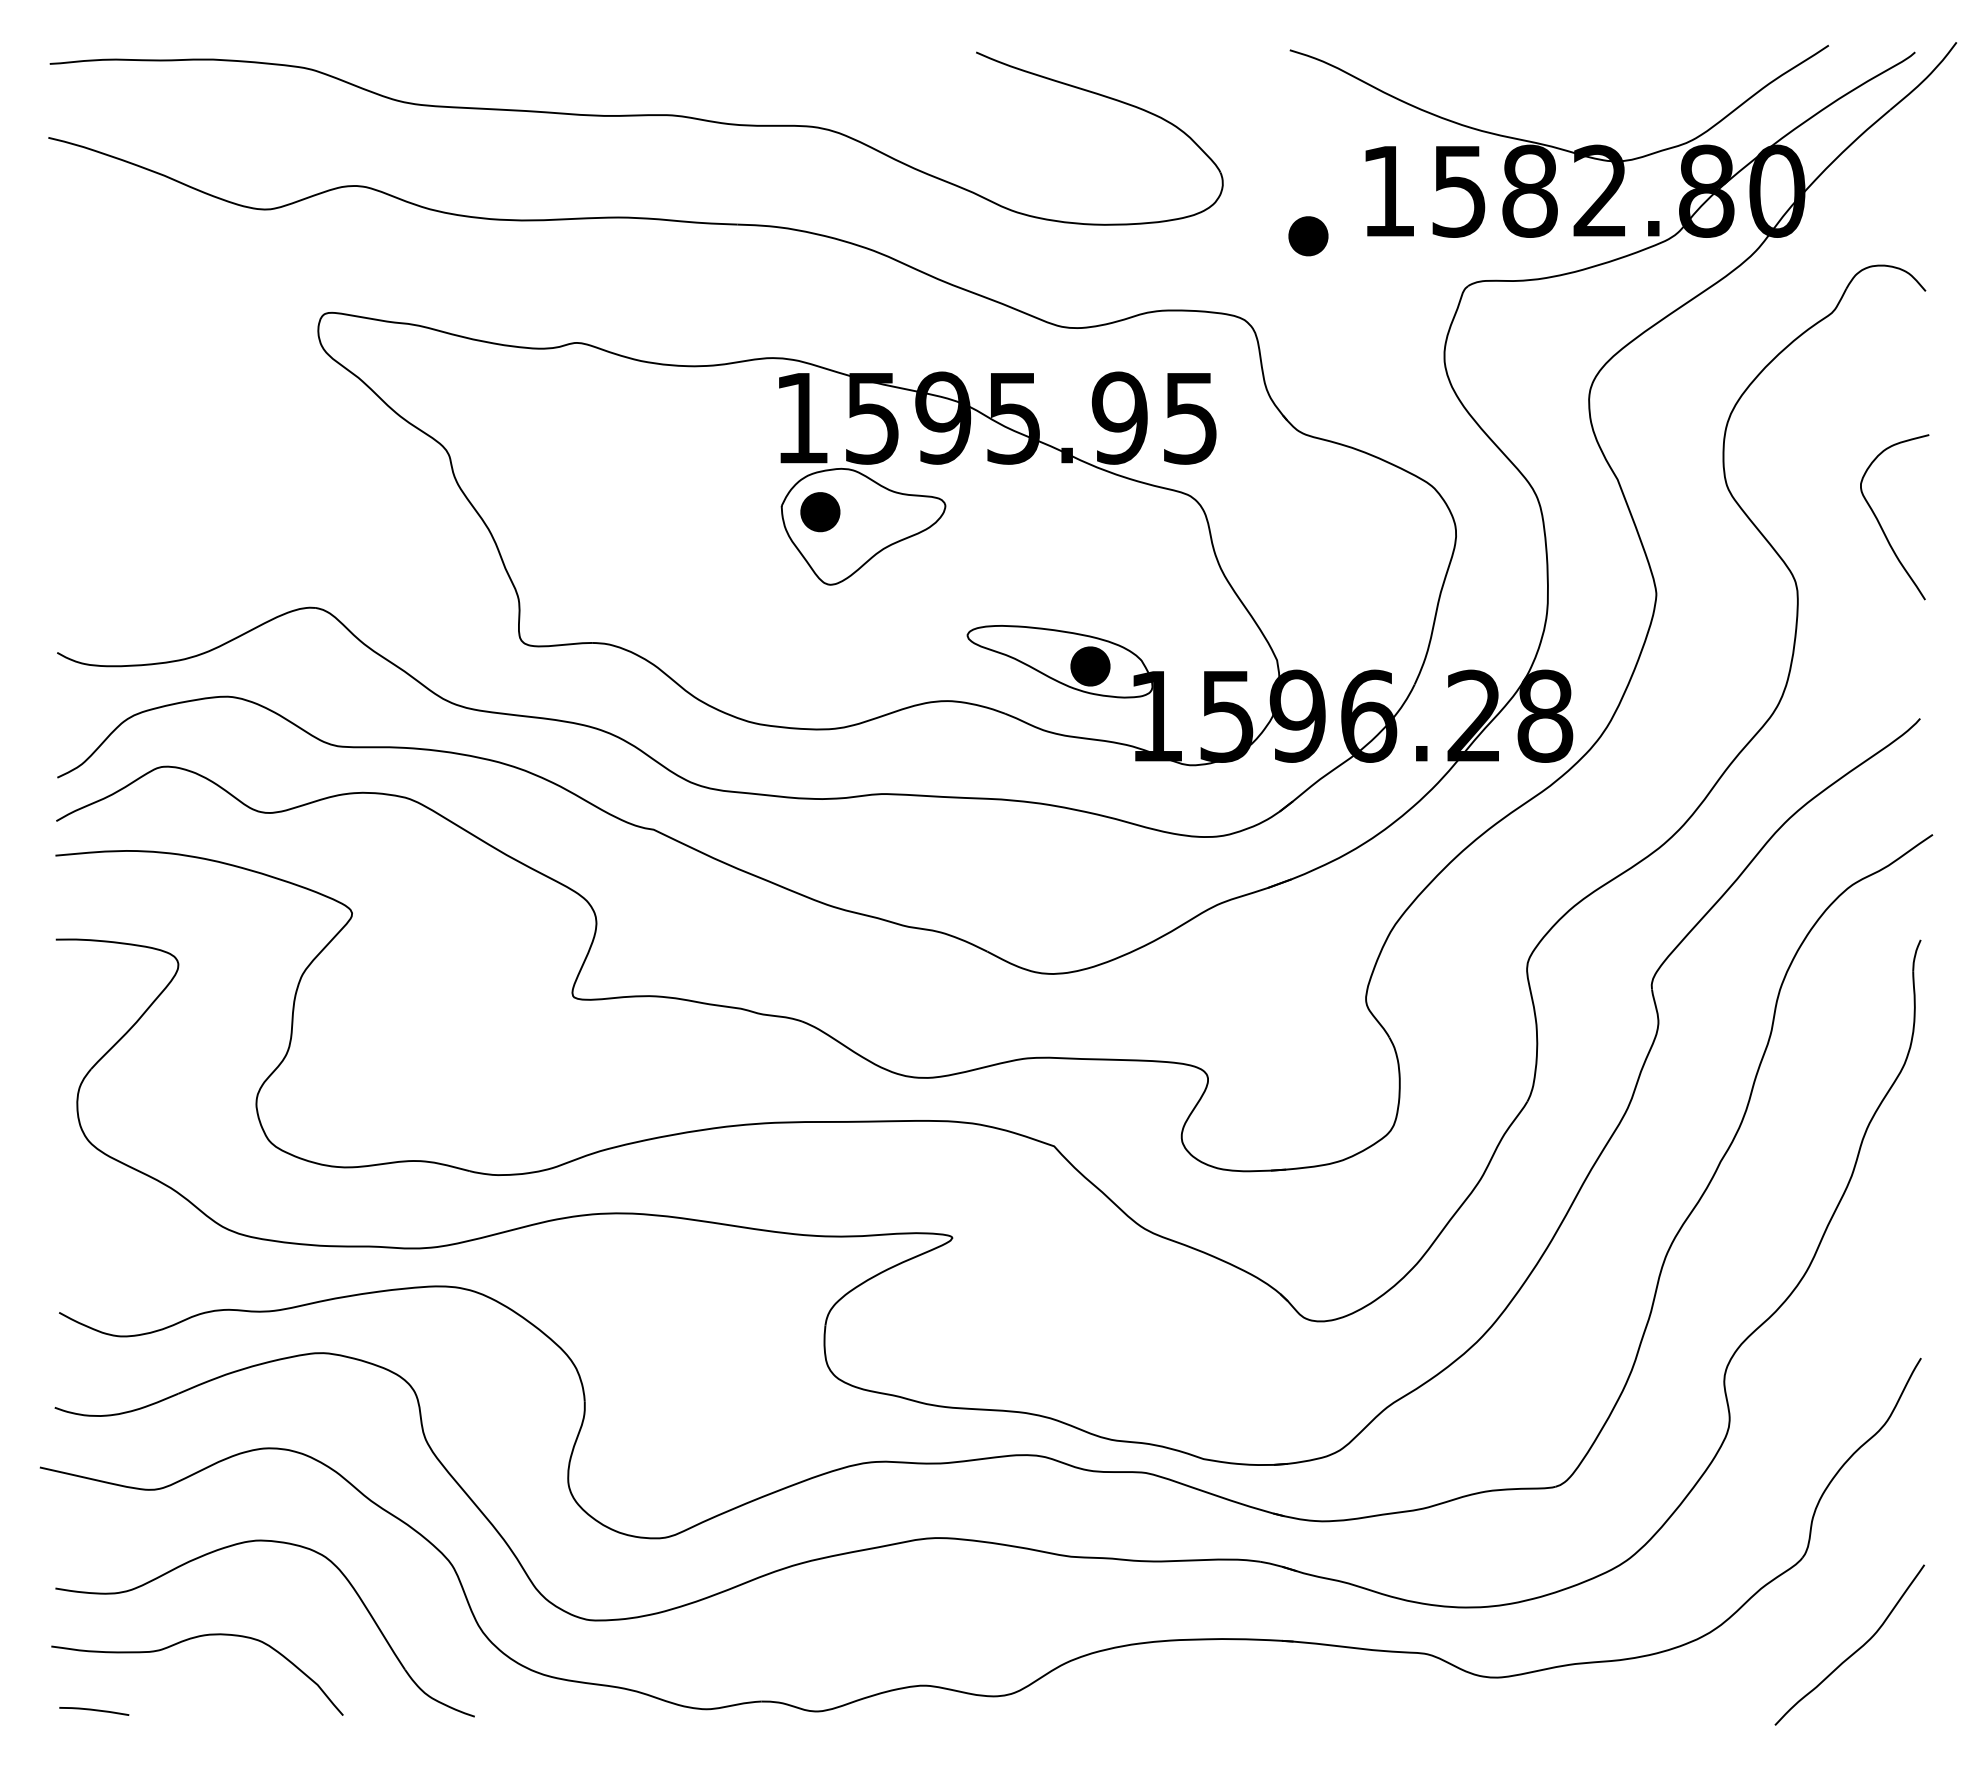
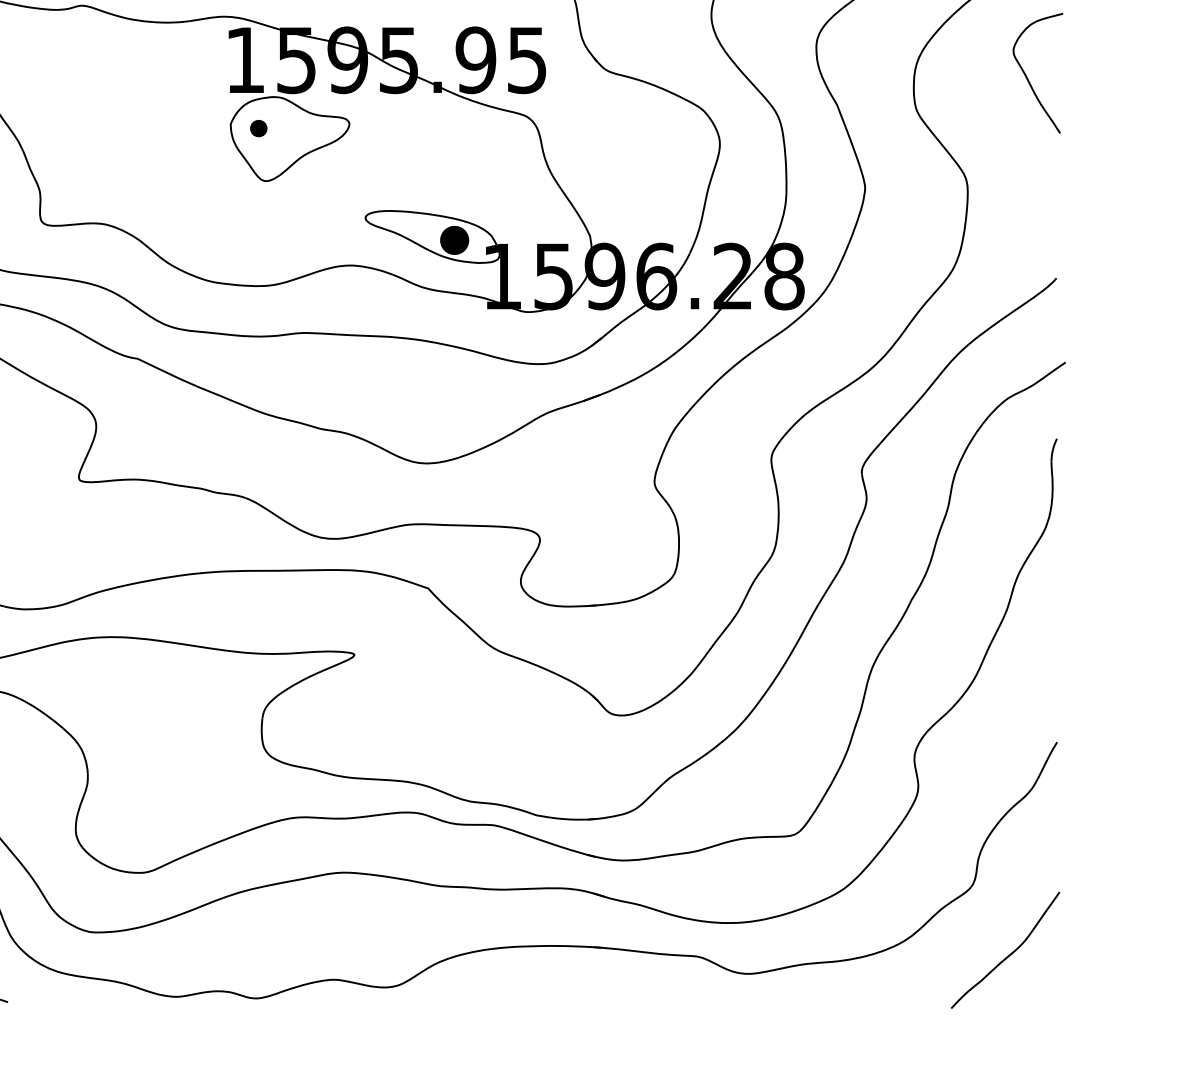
part: (820, 512) -> (258, 128), size x0.6
curve: (1880, 523) -> (1027, 77), moved

